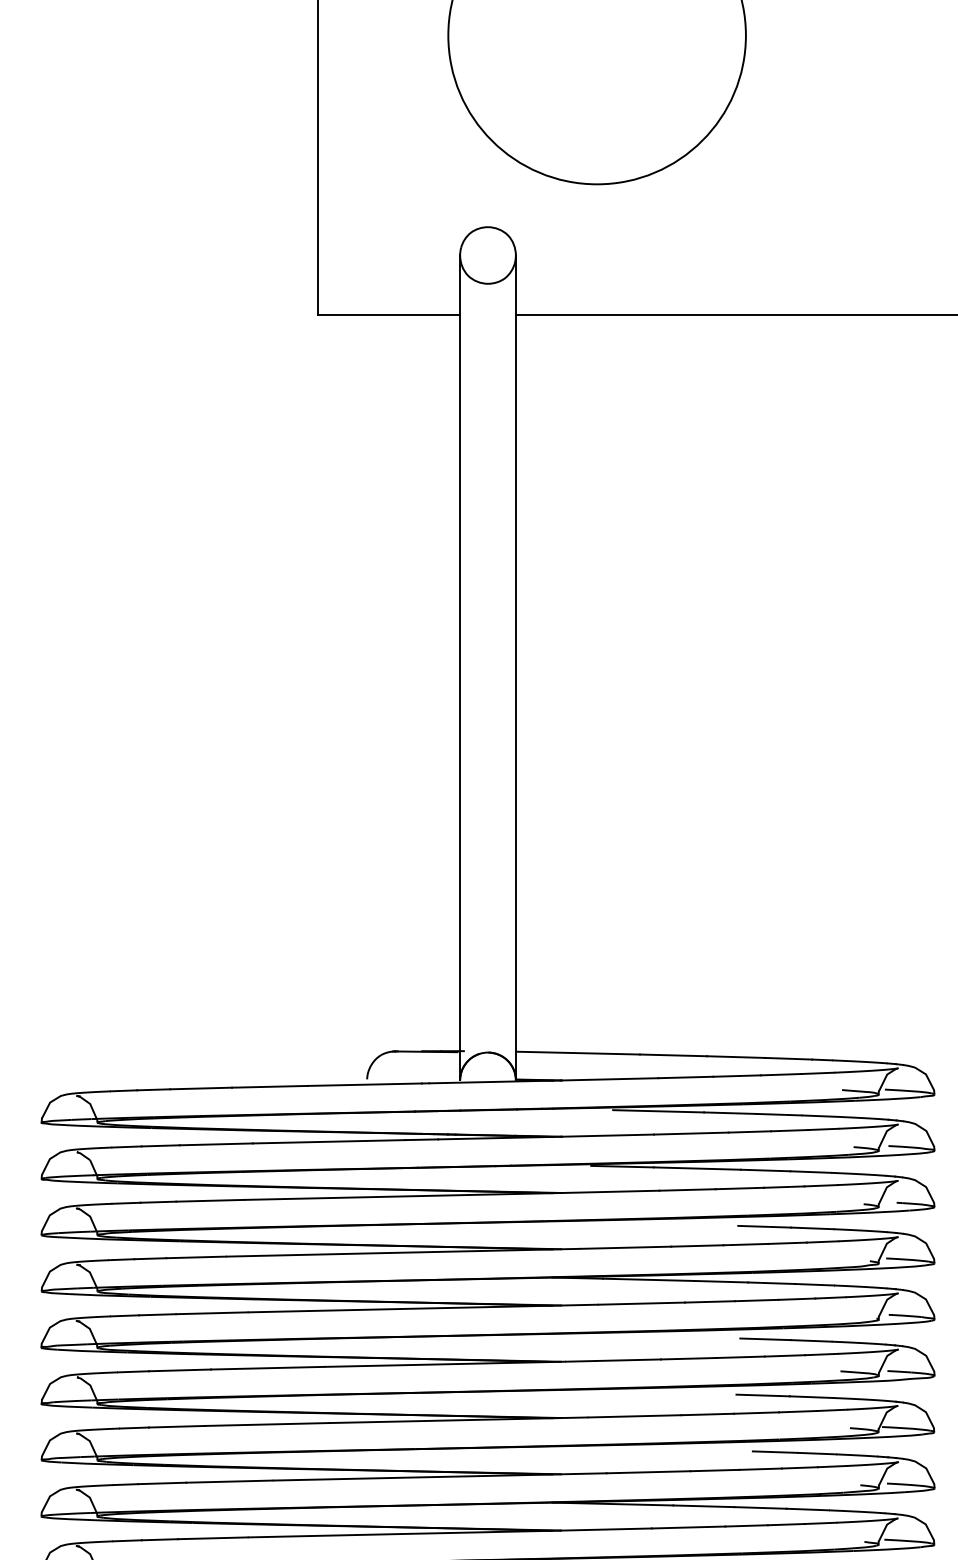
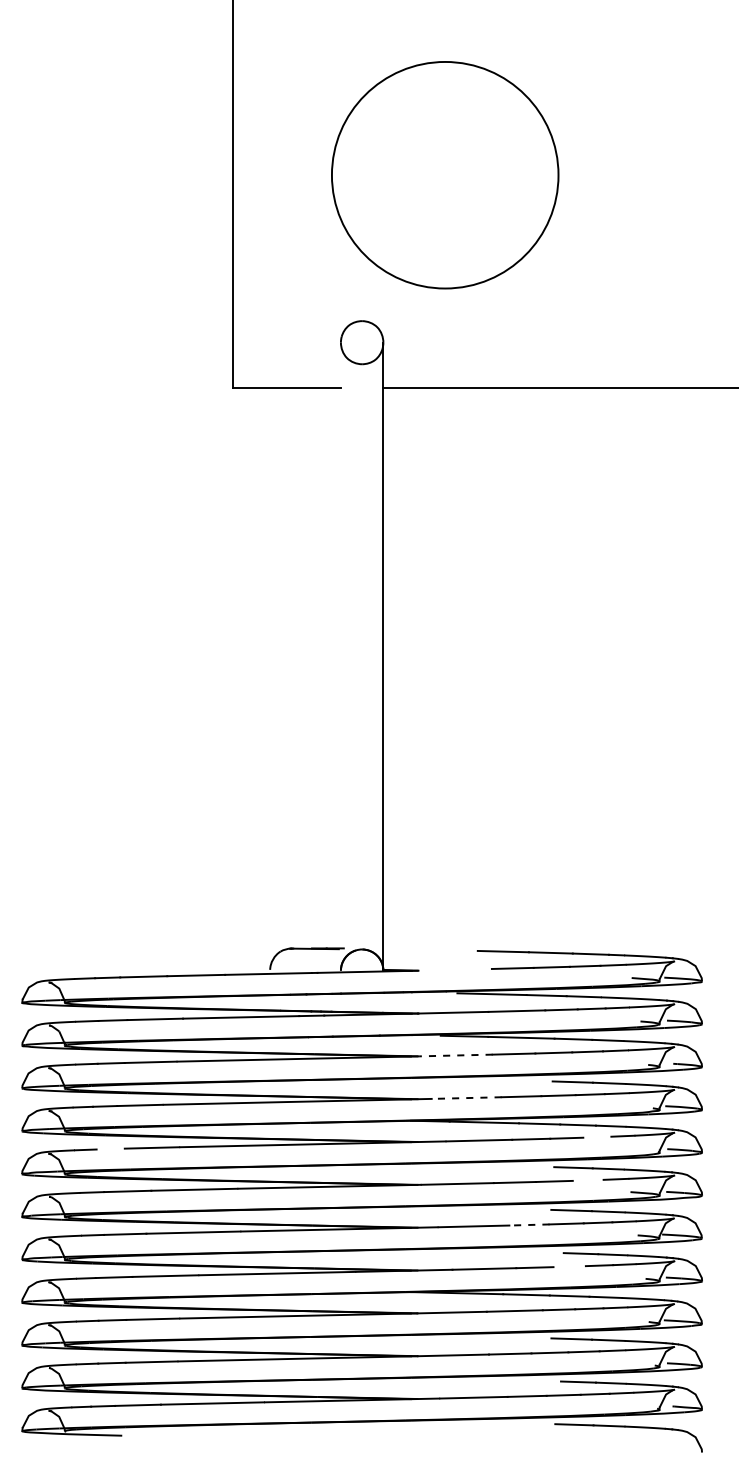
line: (459, 667) -> (340, 656), removed
line: (577, 1052) -> (430, 949), removed
line: (609, 1078) -> (454, 969), removed
line: (610, 1191) -> (455, 1055), solid -> dashed
line: (625, 1248) -> (466, 1098), solid -> dashed
line: (797, 1298) -> (597, 1136), removed
line: (157, 1314) -> (110, 1148), removed
line: (784, 1354) -> (587, 1179), removed
line: (706, 1415) -> (528, 1225), solid -> dashed
line: (760, 1469) -> (569, 1266), removed

